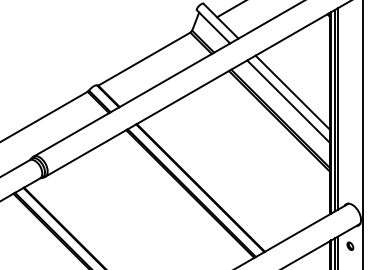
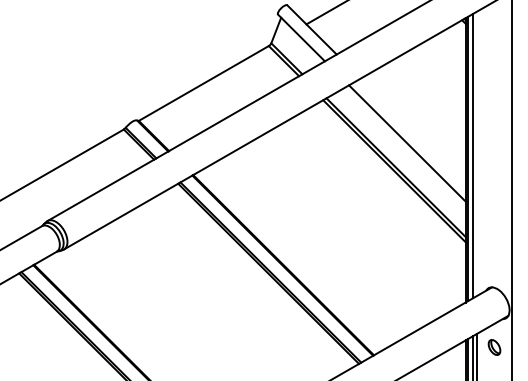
line: (292, 92) -> (412, 130), removed
line: (337, 108) -> (476, 153), removed
part: (350, 246) -> (494, 347), size x1.4

